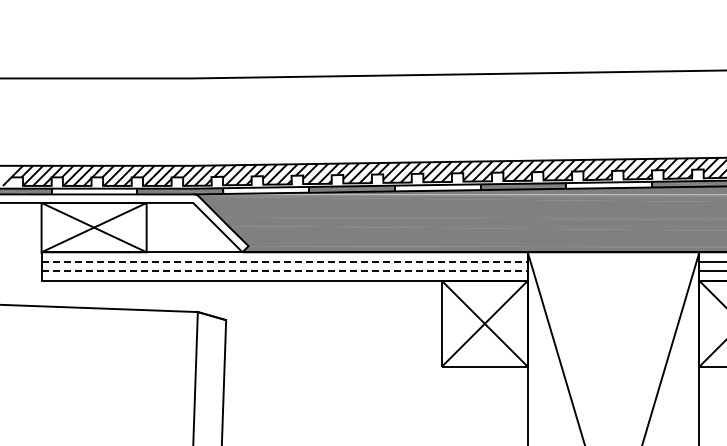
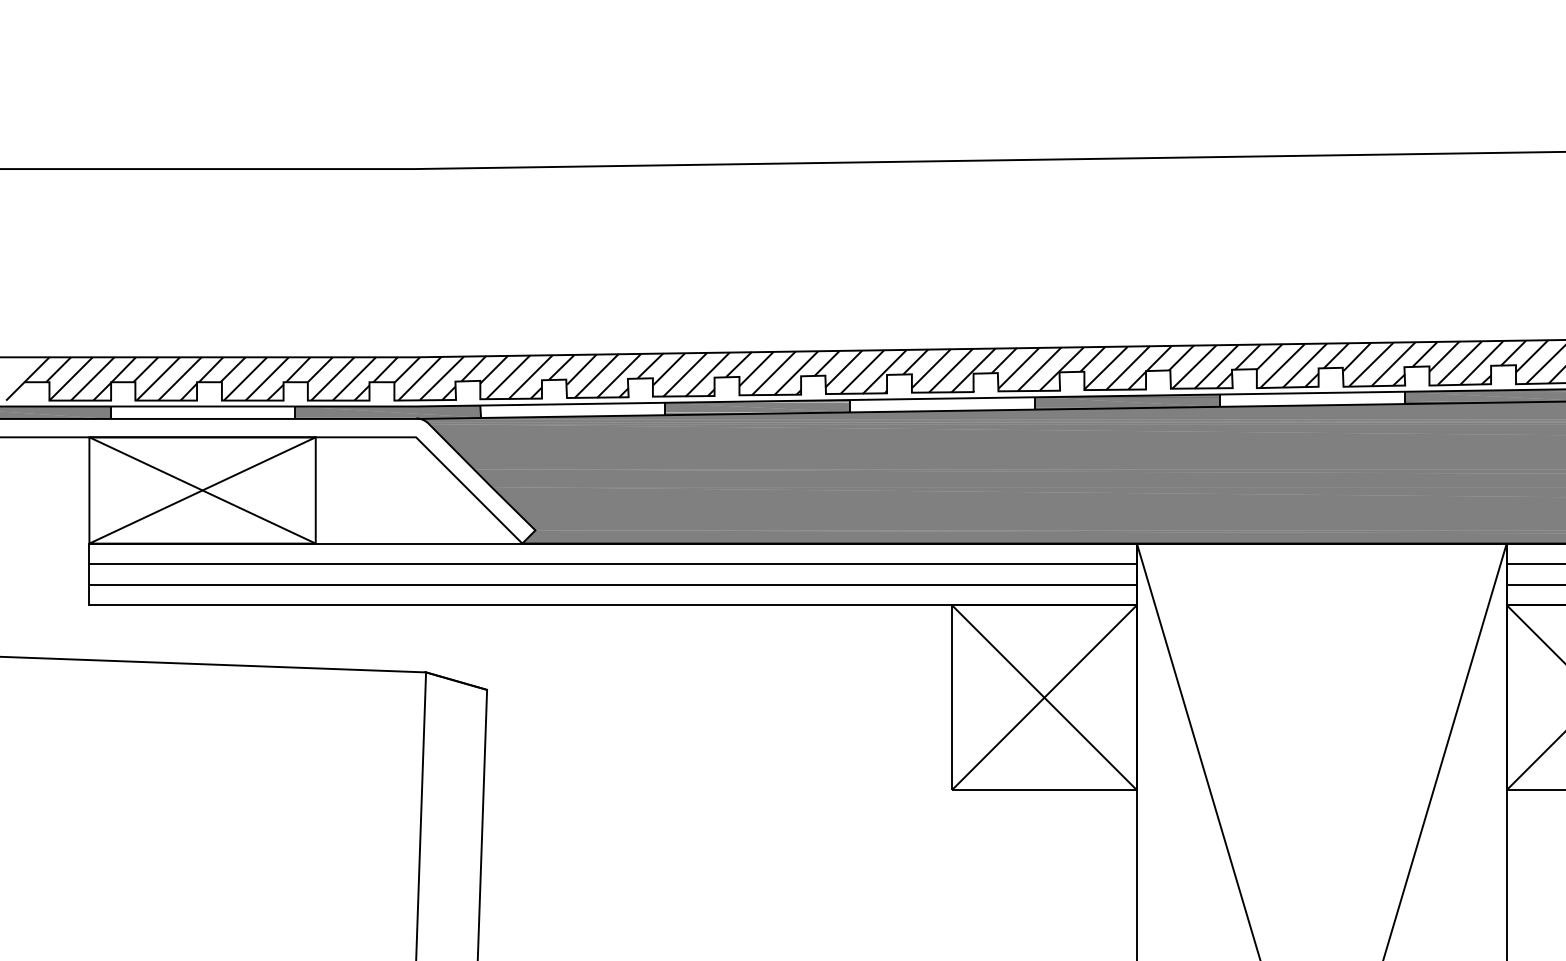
line: (285, 261) -> (614, 563), dashed -> solid
line: (285, 271) -> (614, 584), dashed -> solid

